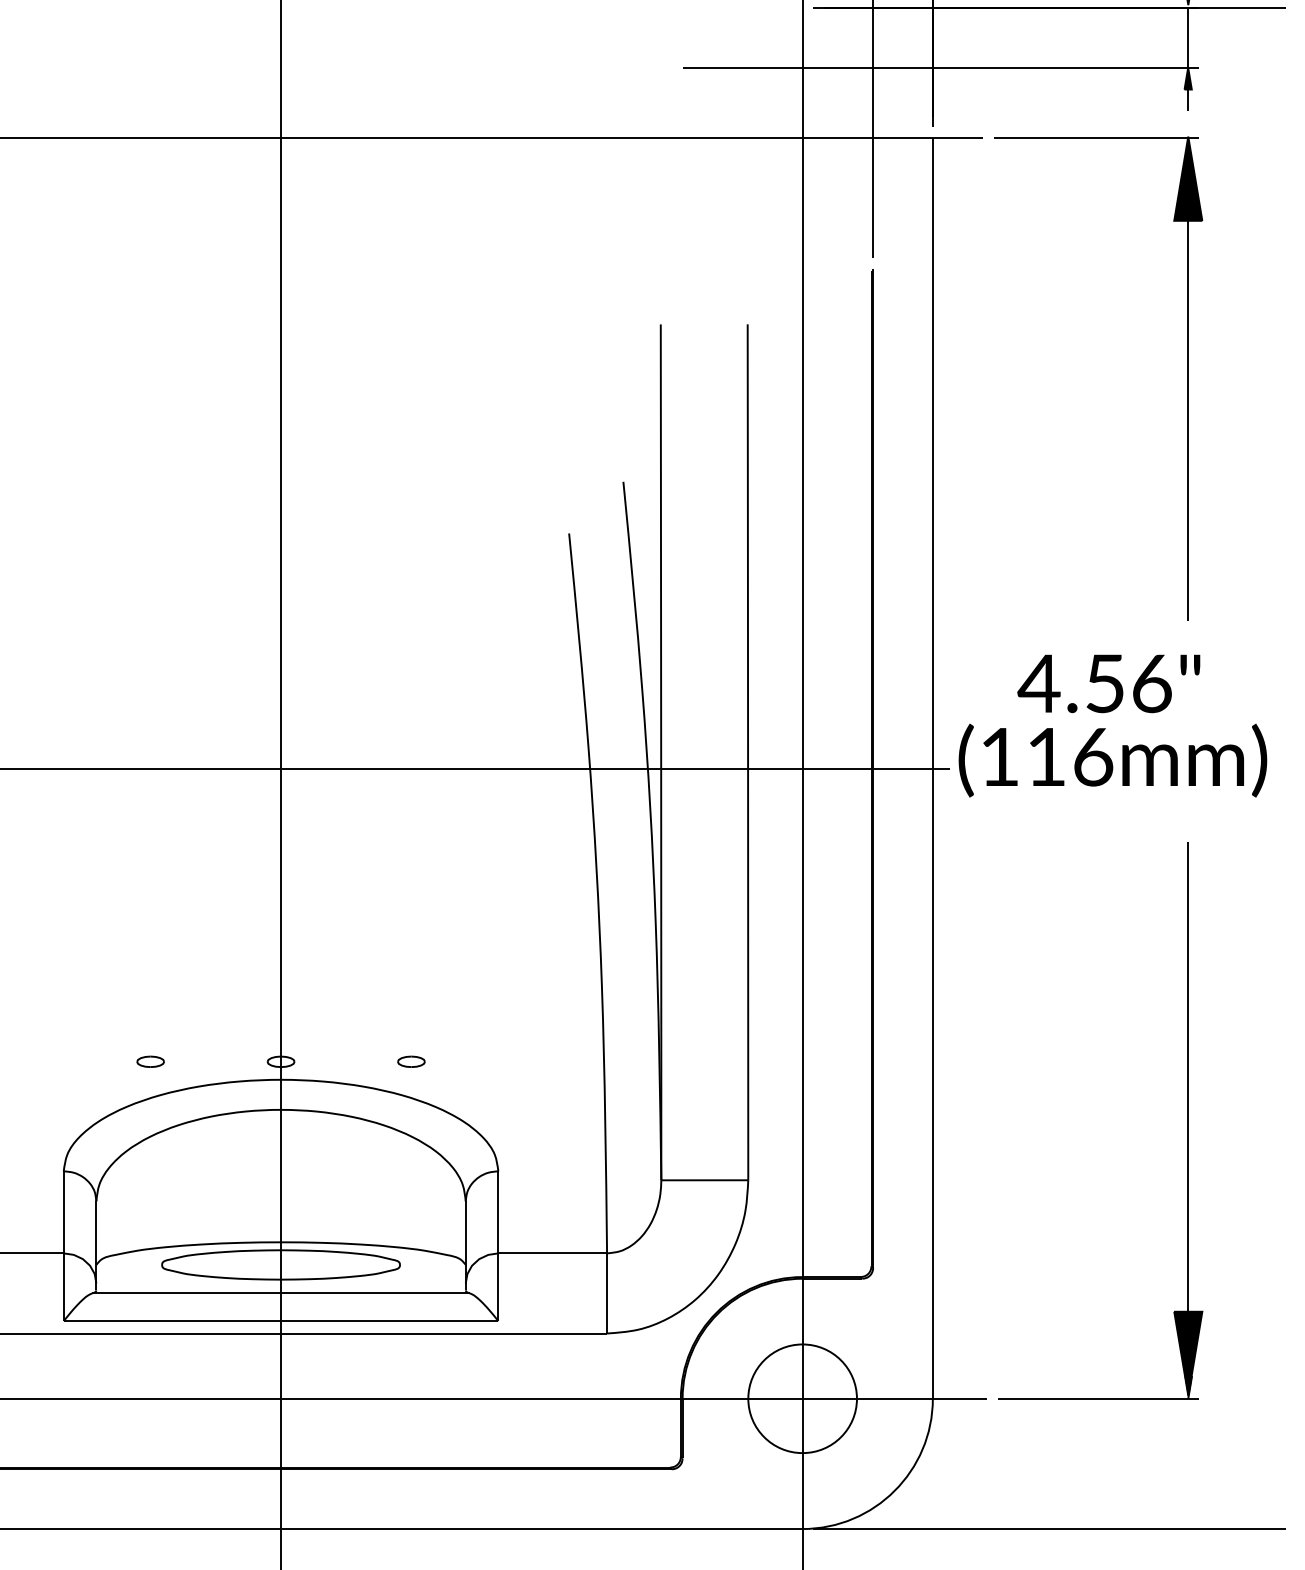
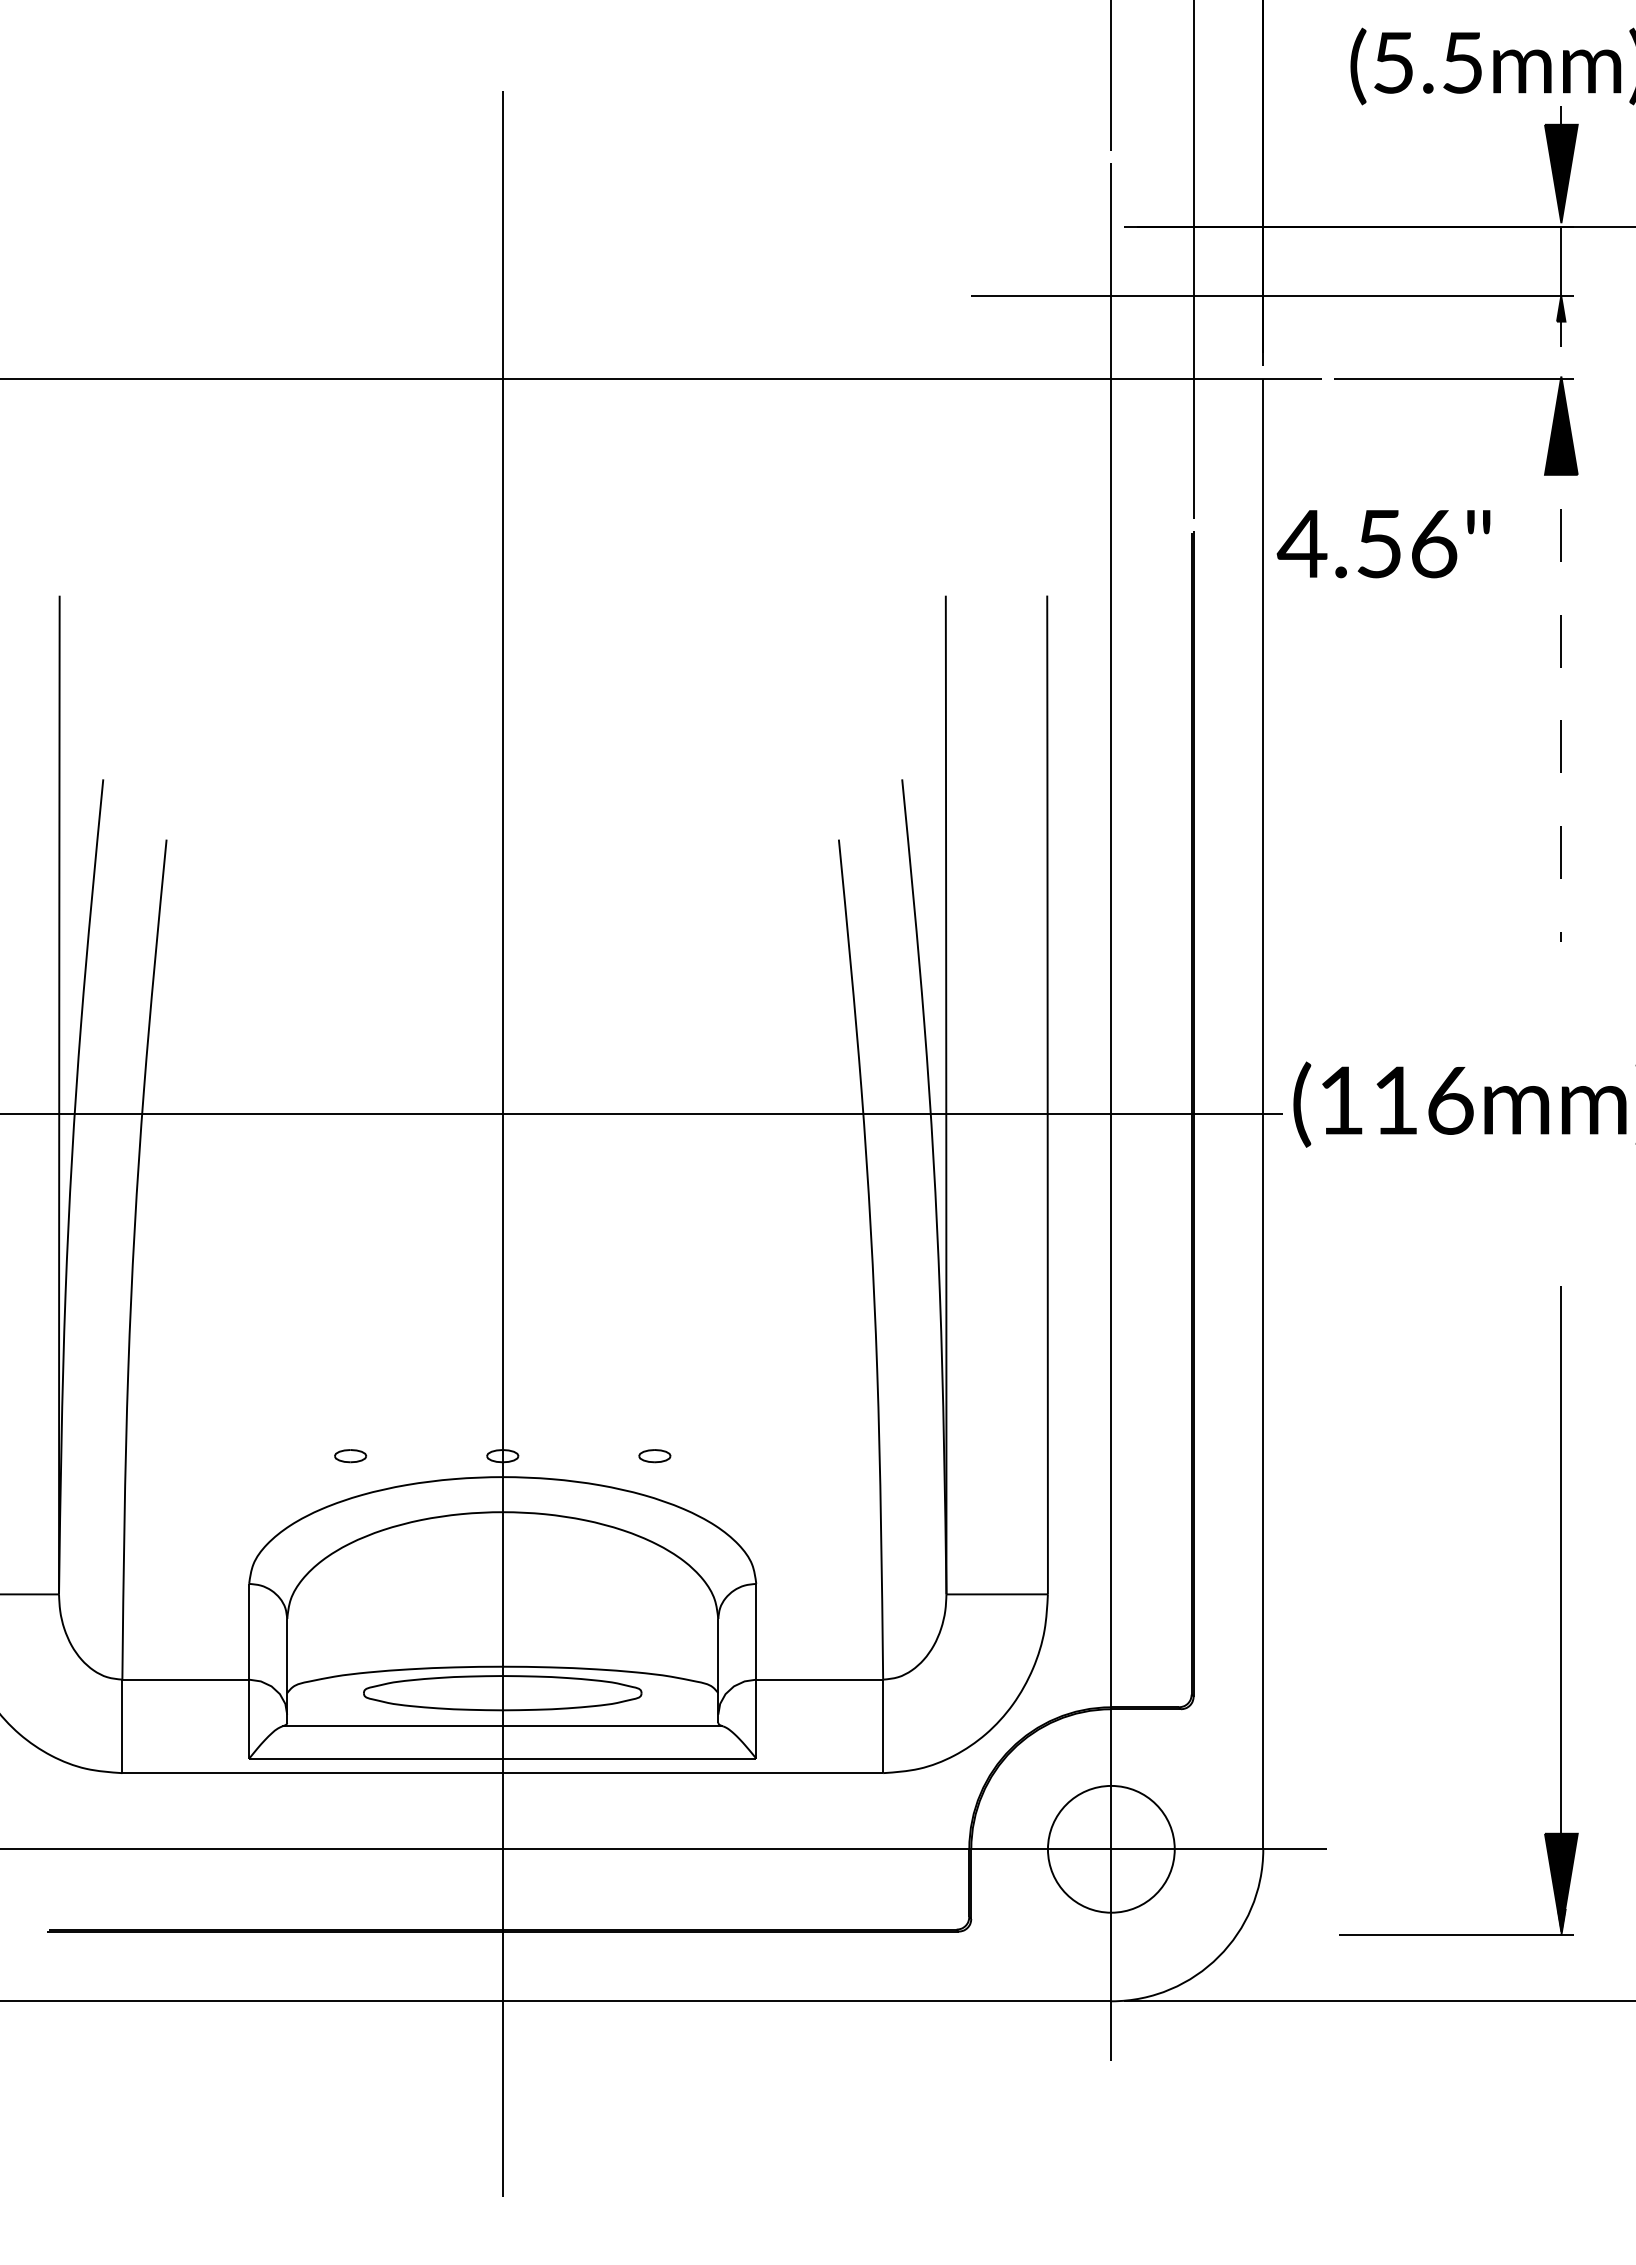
line: (1188, 391) -> (1561, 673), solid -> dashed
text: (1108, 684) -> (1383, 544), moved
part: (1187, 1120) -> (1560, 1610), moved

